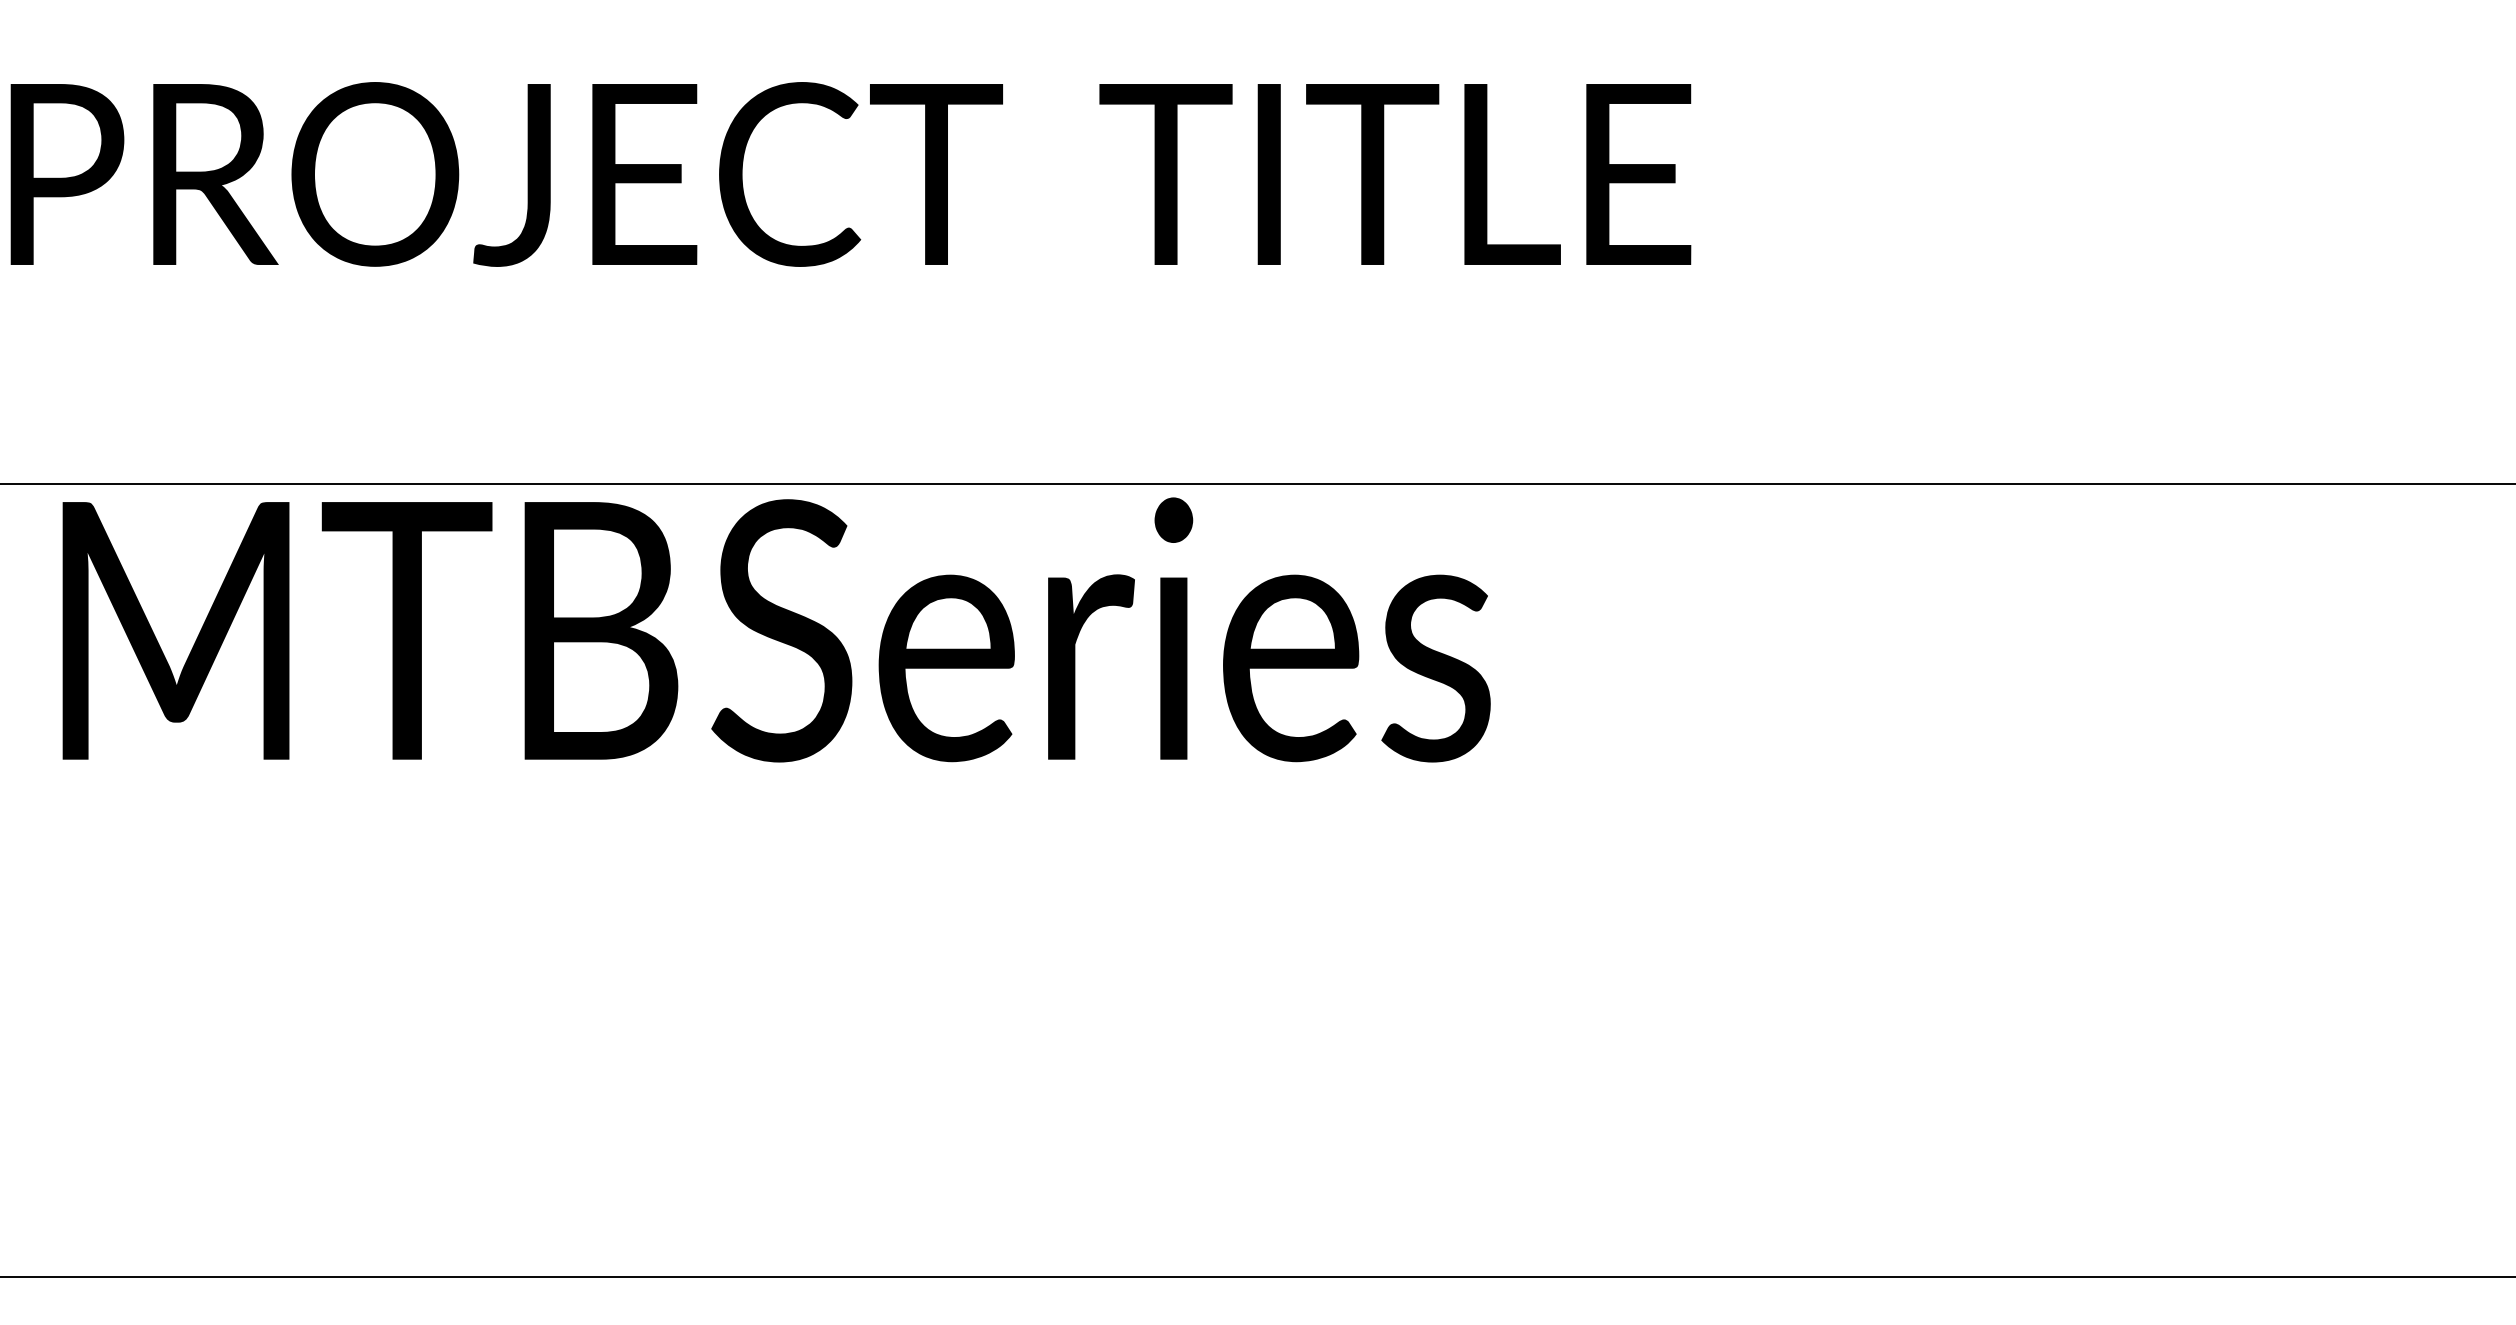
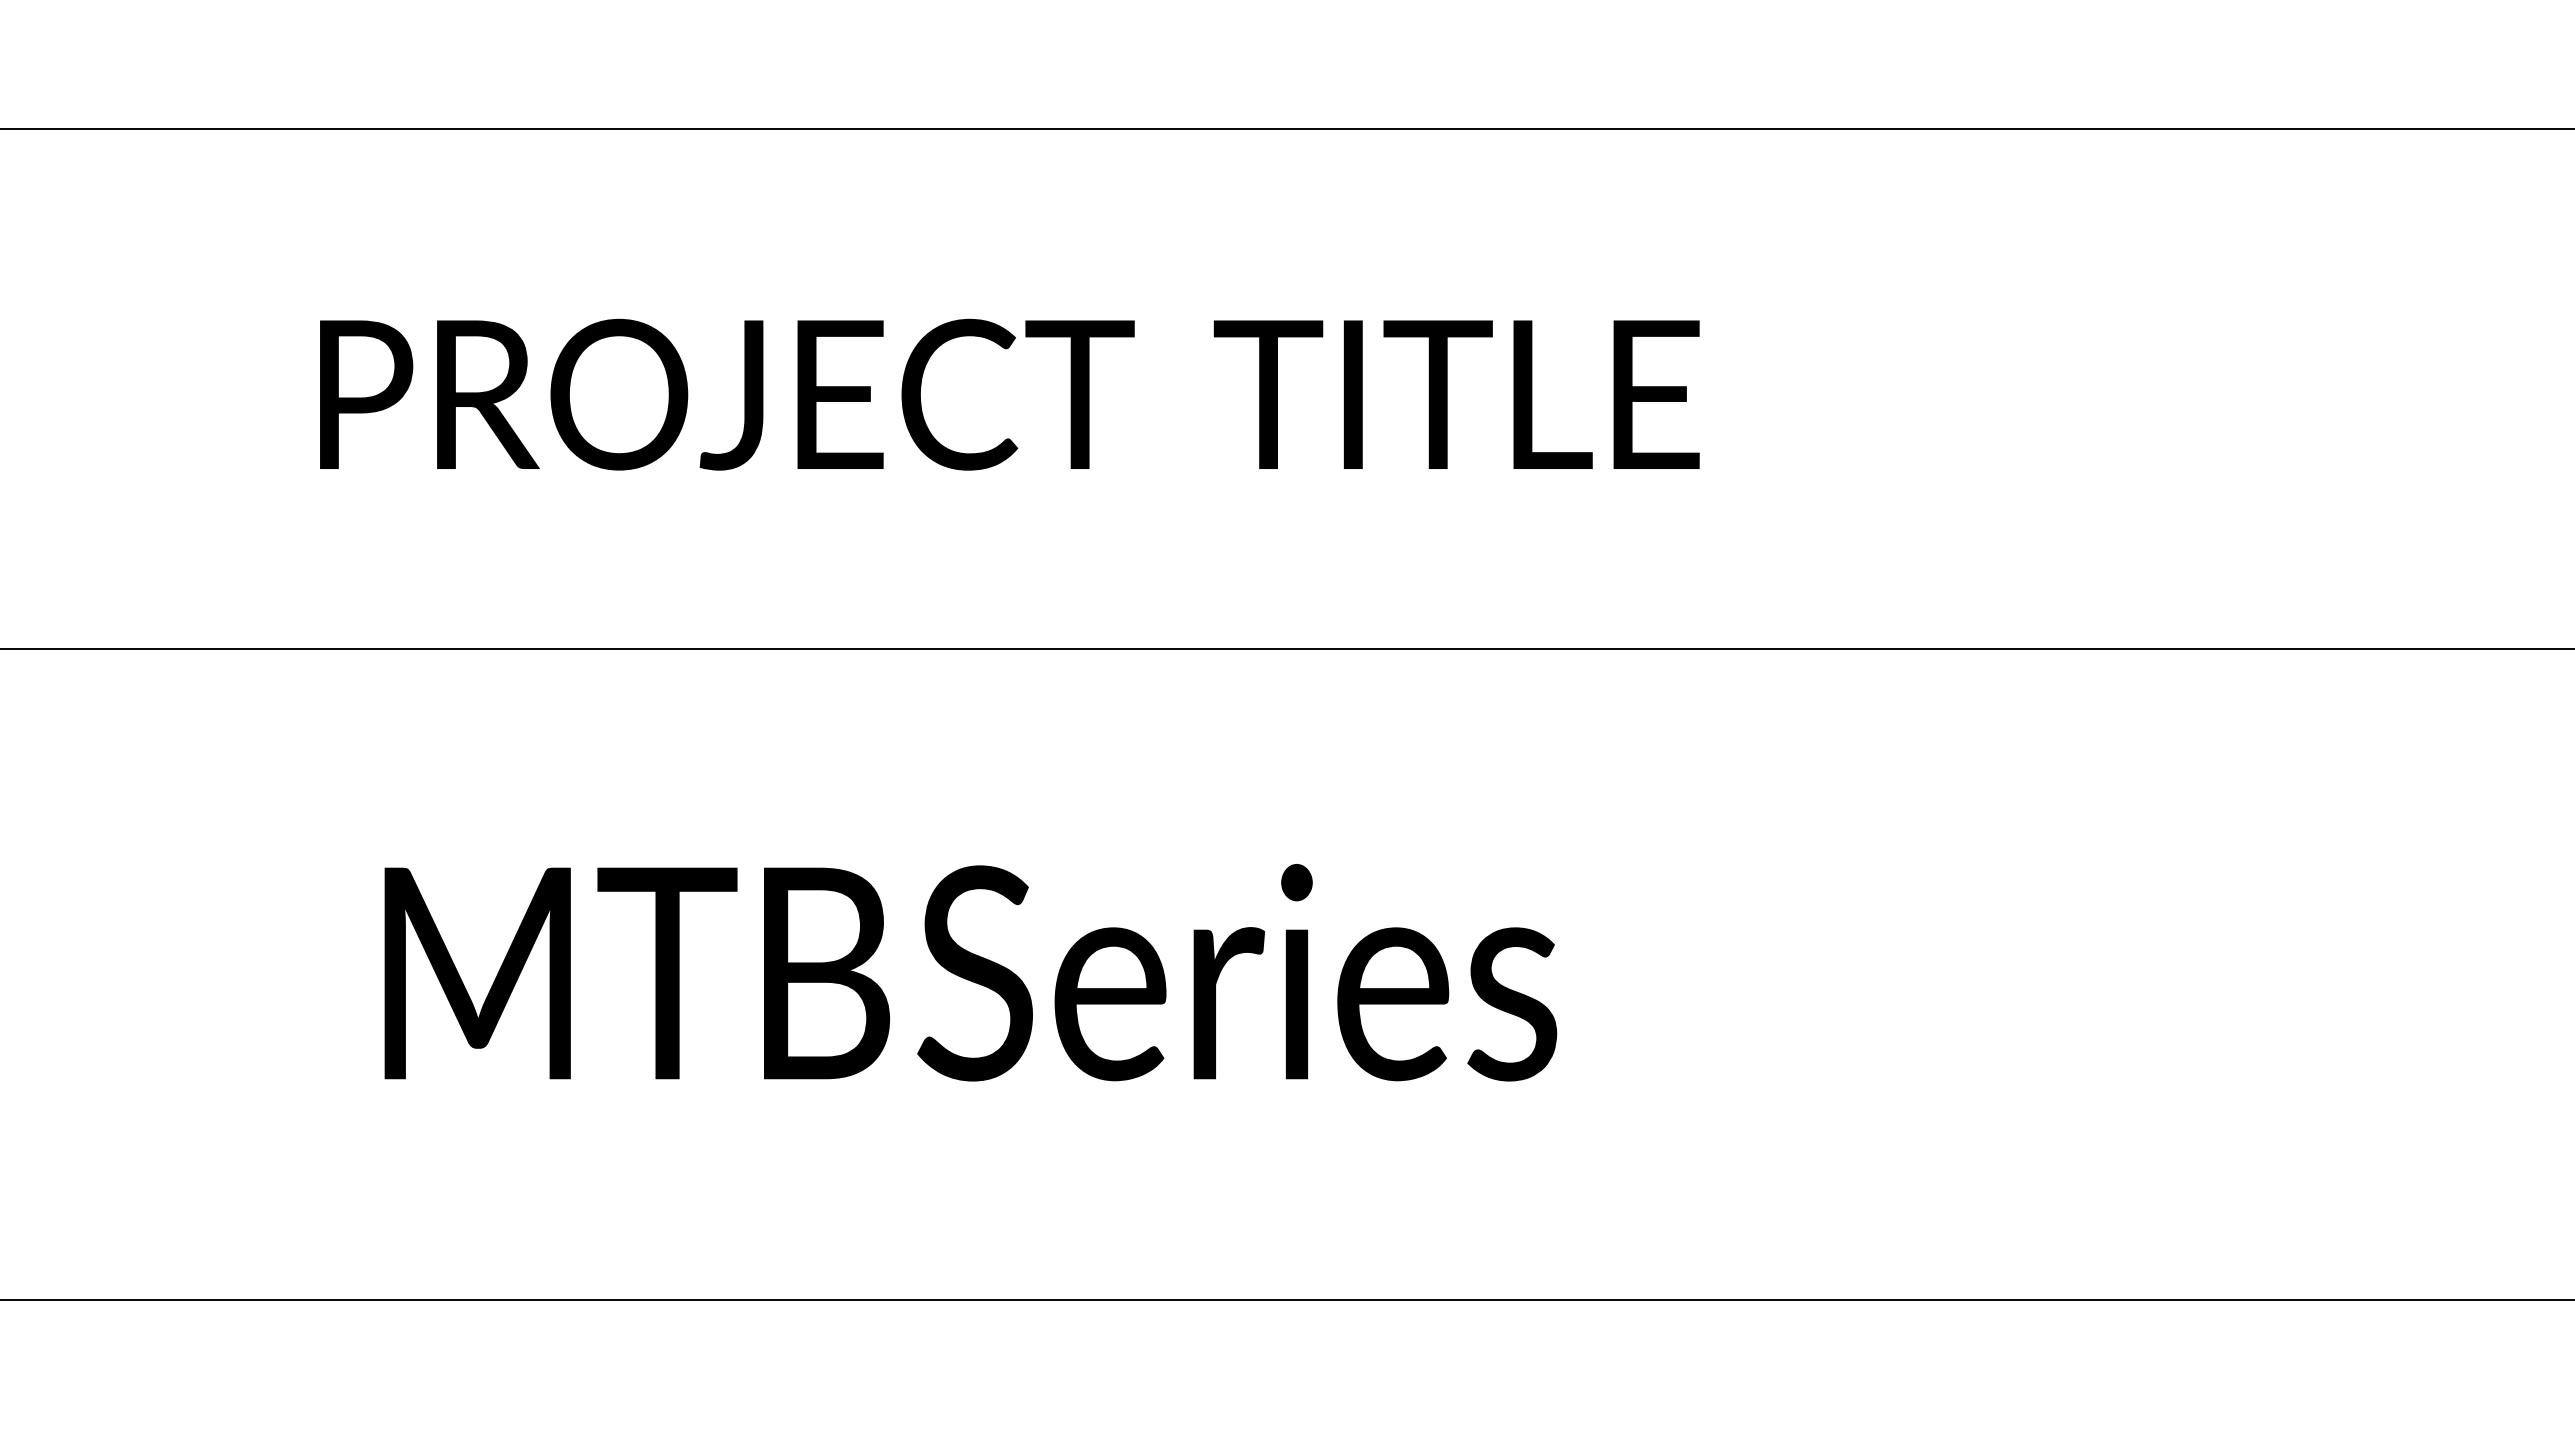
text: (776, 629) -> (970, 972), moved

